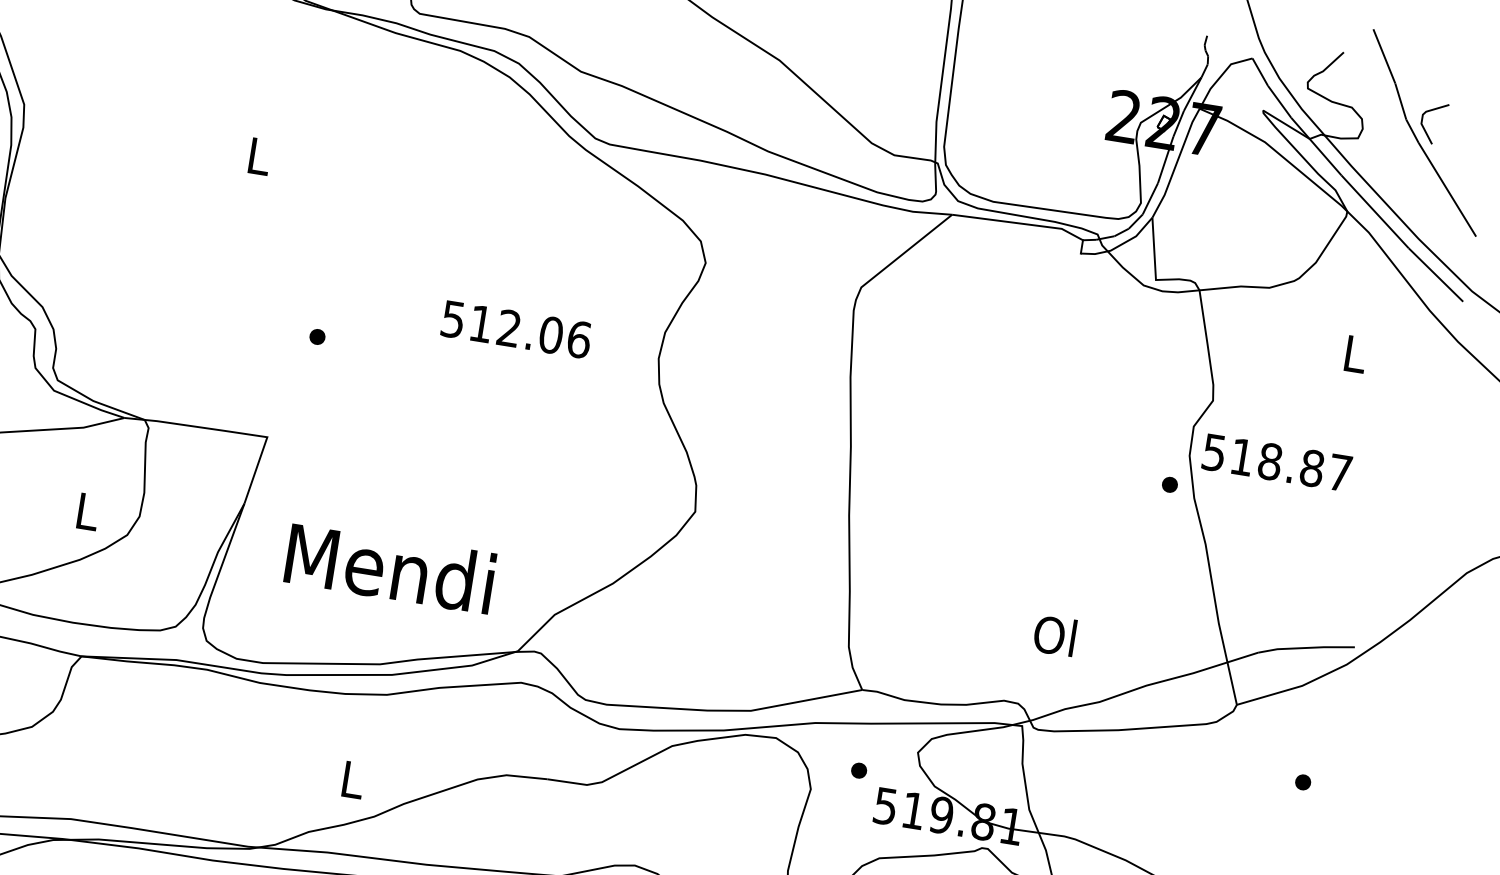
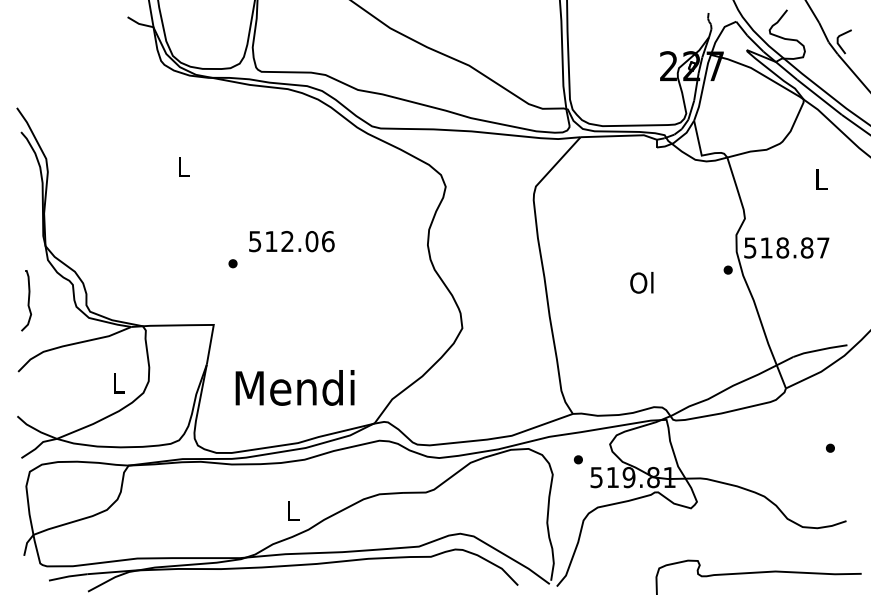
text: (515, 329) -> (291, 241), moved
text: (1054, 635) -> (641, 282), moved
part: (1303, 781) -> (830, 447), moved

